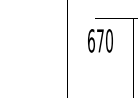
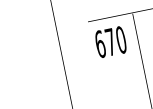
text: (100, 40) -> (110, 41), moved

